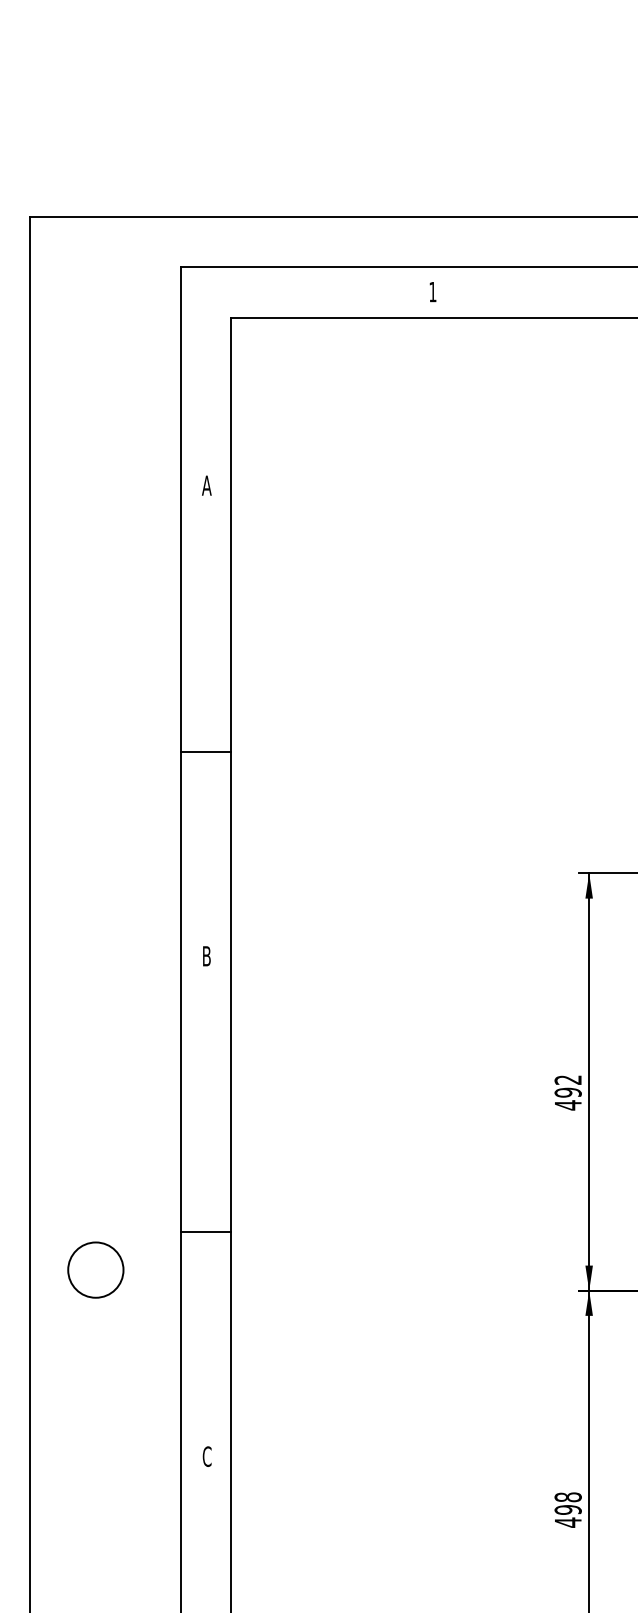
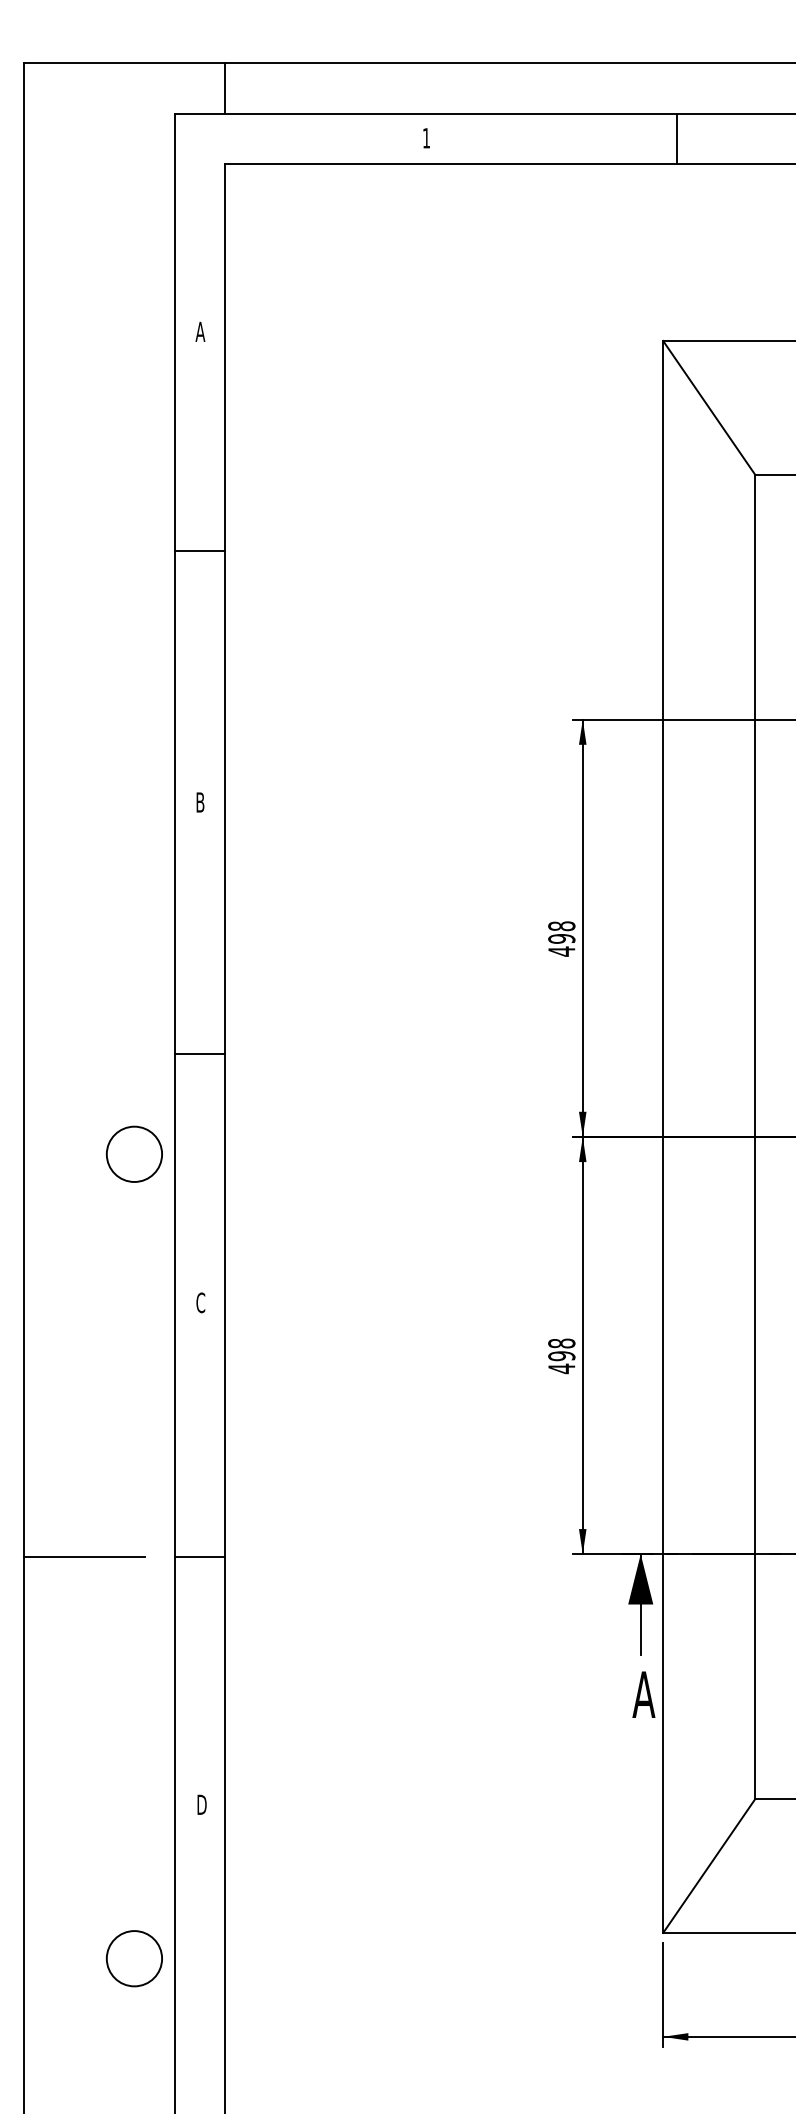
line: (230, 242) -> (224, 88), added
line: (205, 752) -> (199, 551), moved
text: (567, 1080) -> (561, 926), 492 -> 498
line: (205, 1231) -> (199, 1053), moved
circle: (94, 1269) -> (133, 1153), moved

